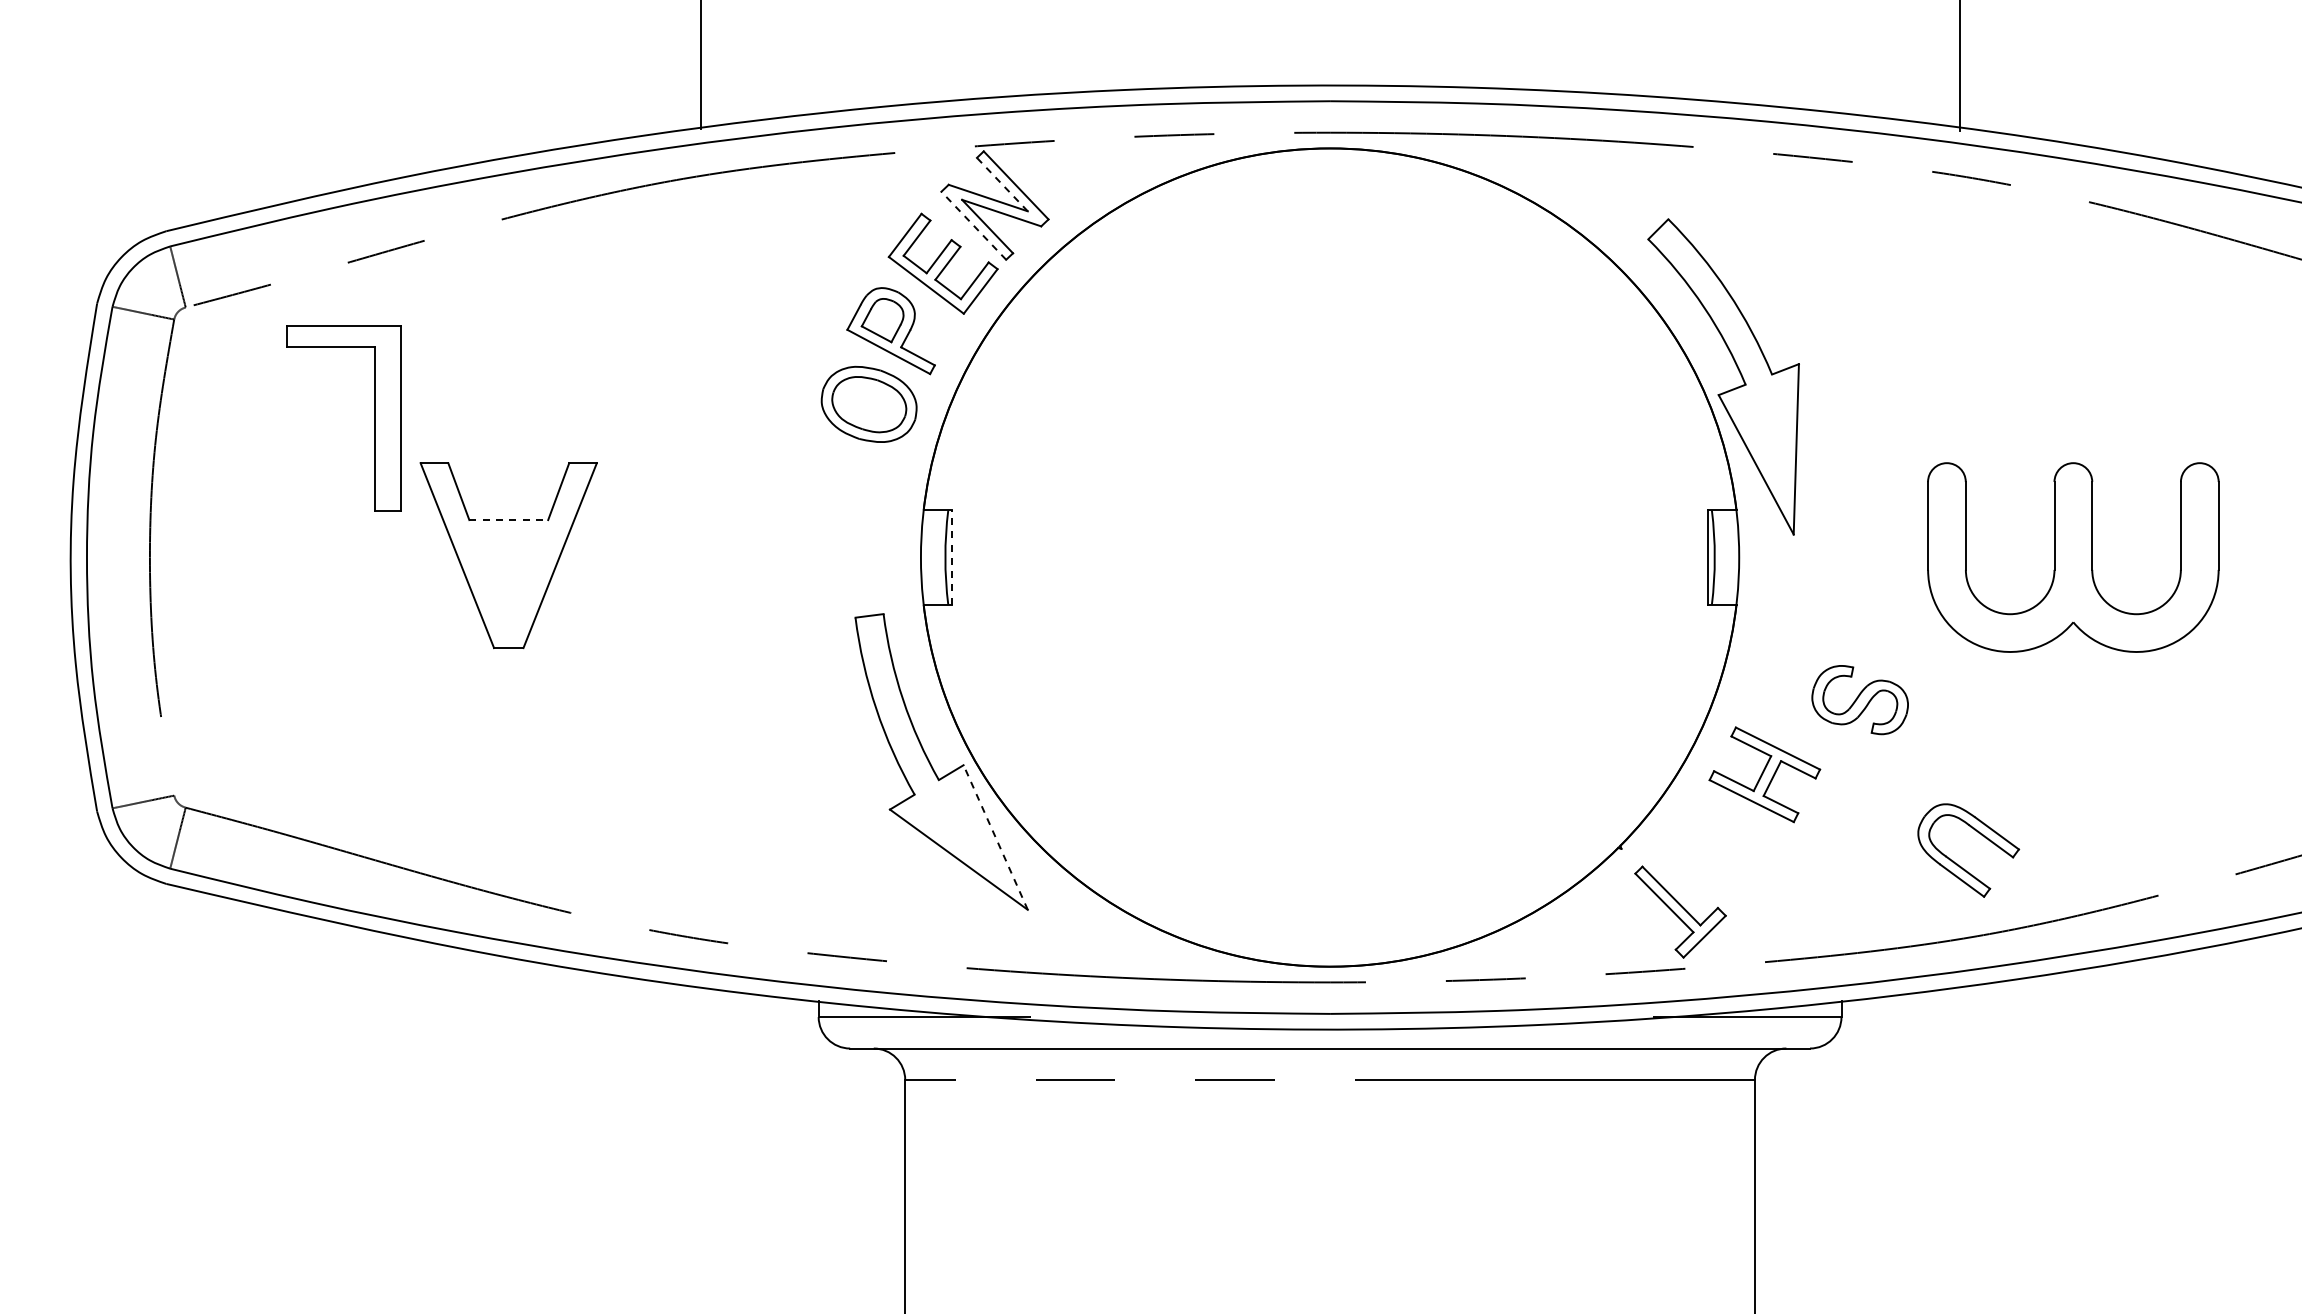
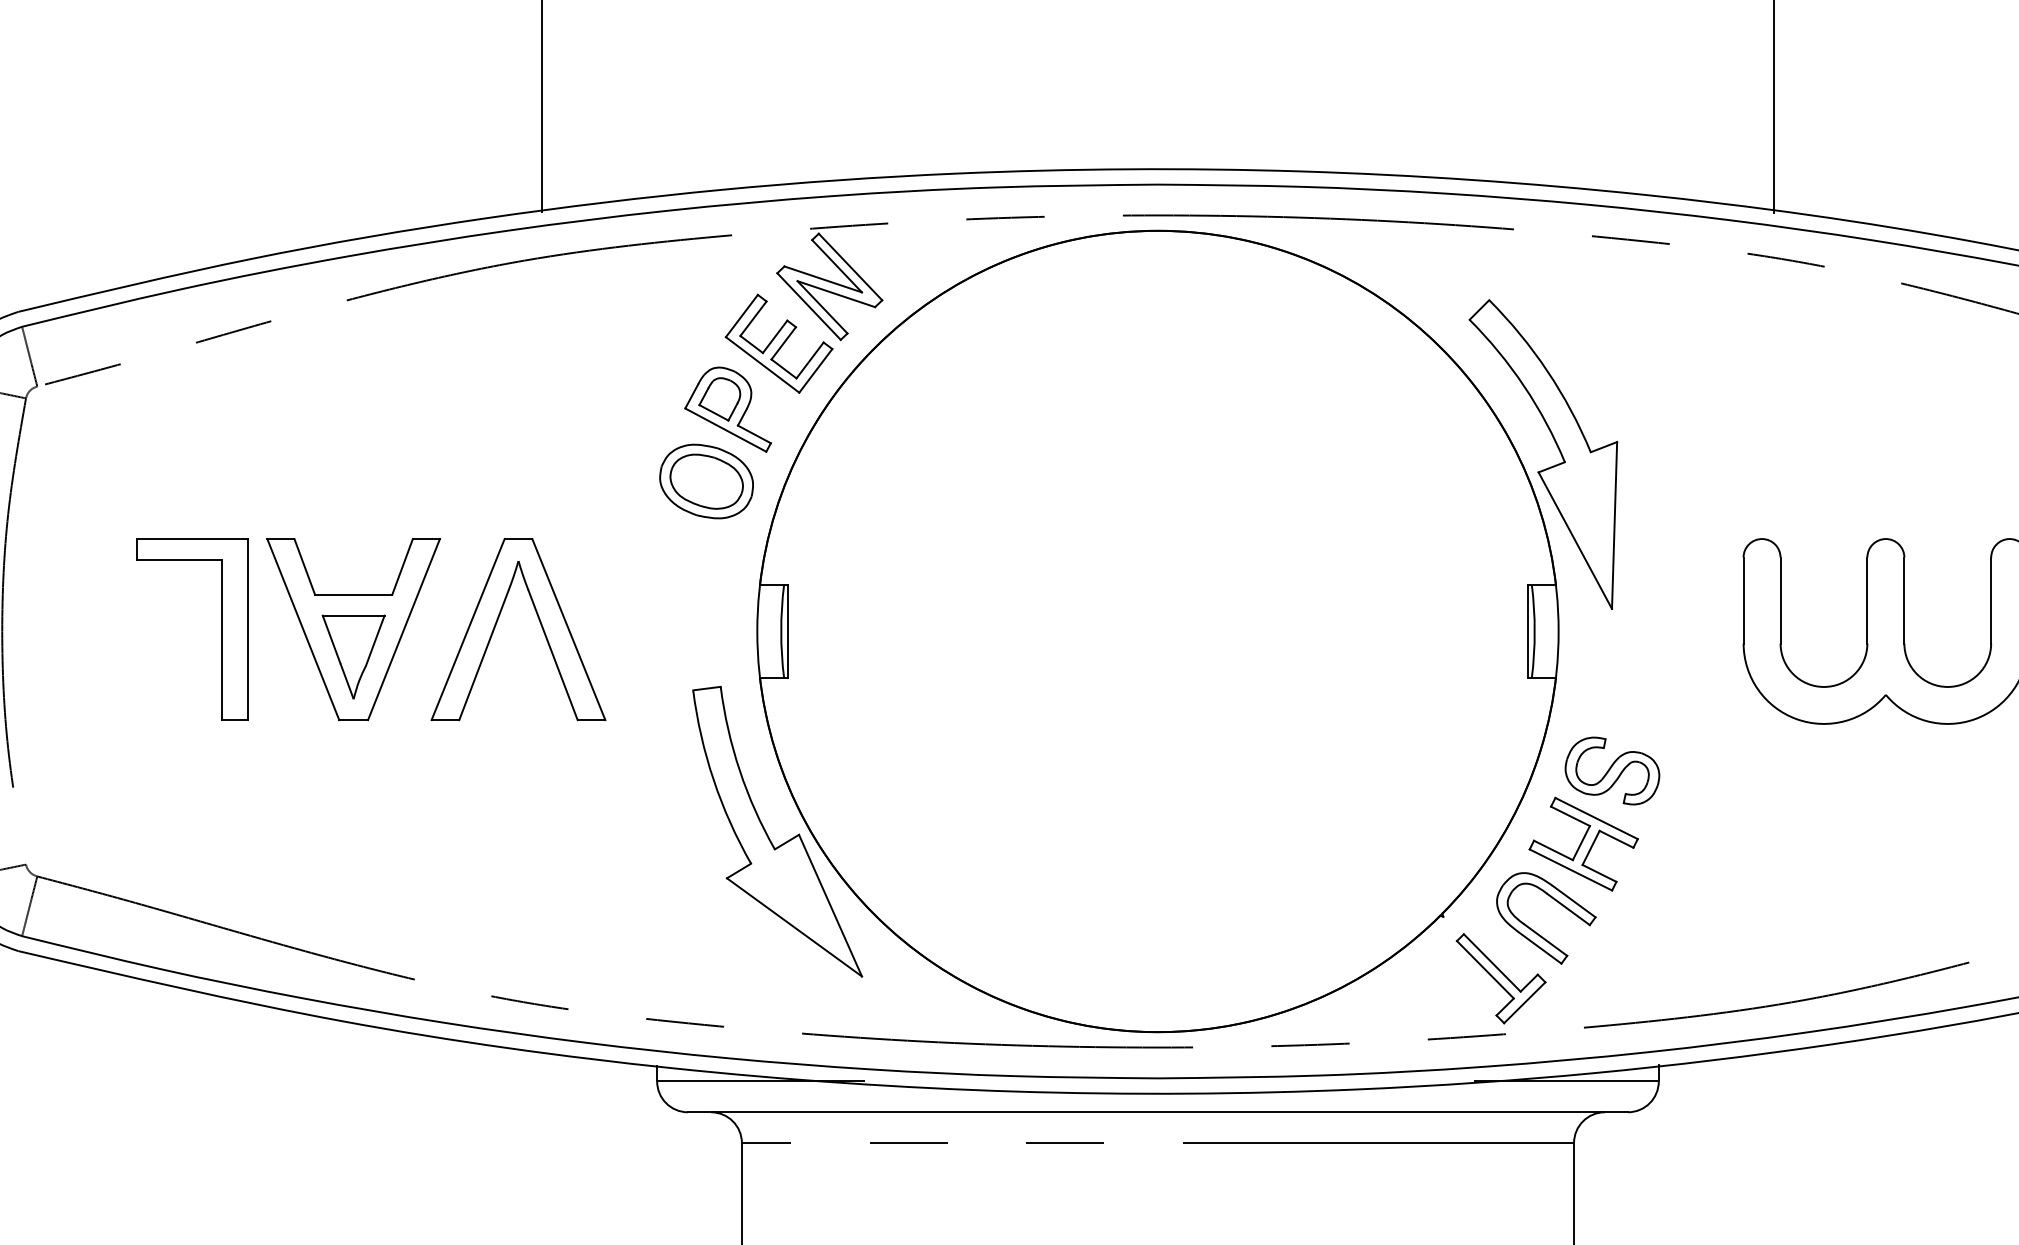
line: (1002, 184) -> (837, 266), dashed -> solid
line: (973, 225) -> (808, 306), dashed -> solid
part: (374, 418) -> (222, 629), moved
line: (509, 520) -> (354, 595), dashed -> solid
part: (655, 549) -> (497, 623), added
line: (952, 557) -> (788, 631), dashed -> solid
part: (508, 583) -> (353, 656), added
part: (1859, 700) -> (1611, 771), moved
line: (995, 837) -> (830, 905), dashed -> solid
part: (1960, 865) -> (1538, 933), moved

